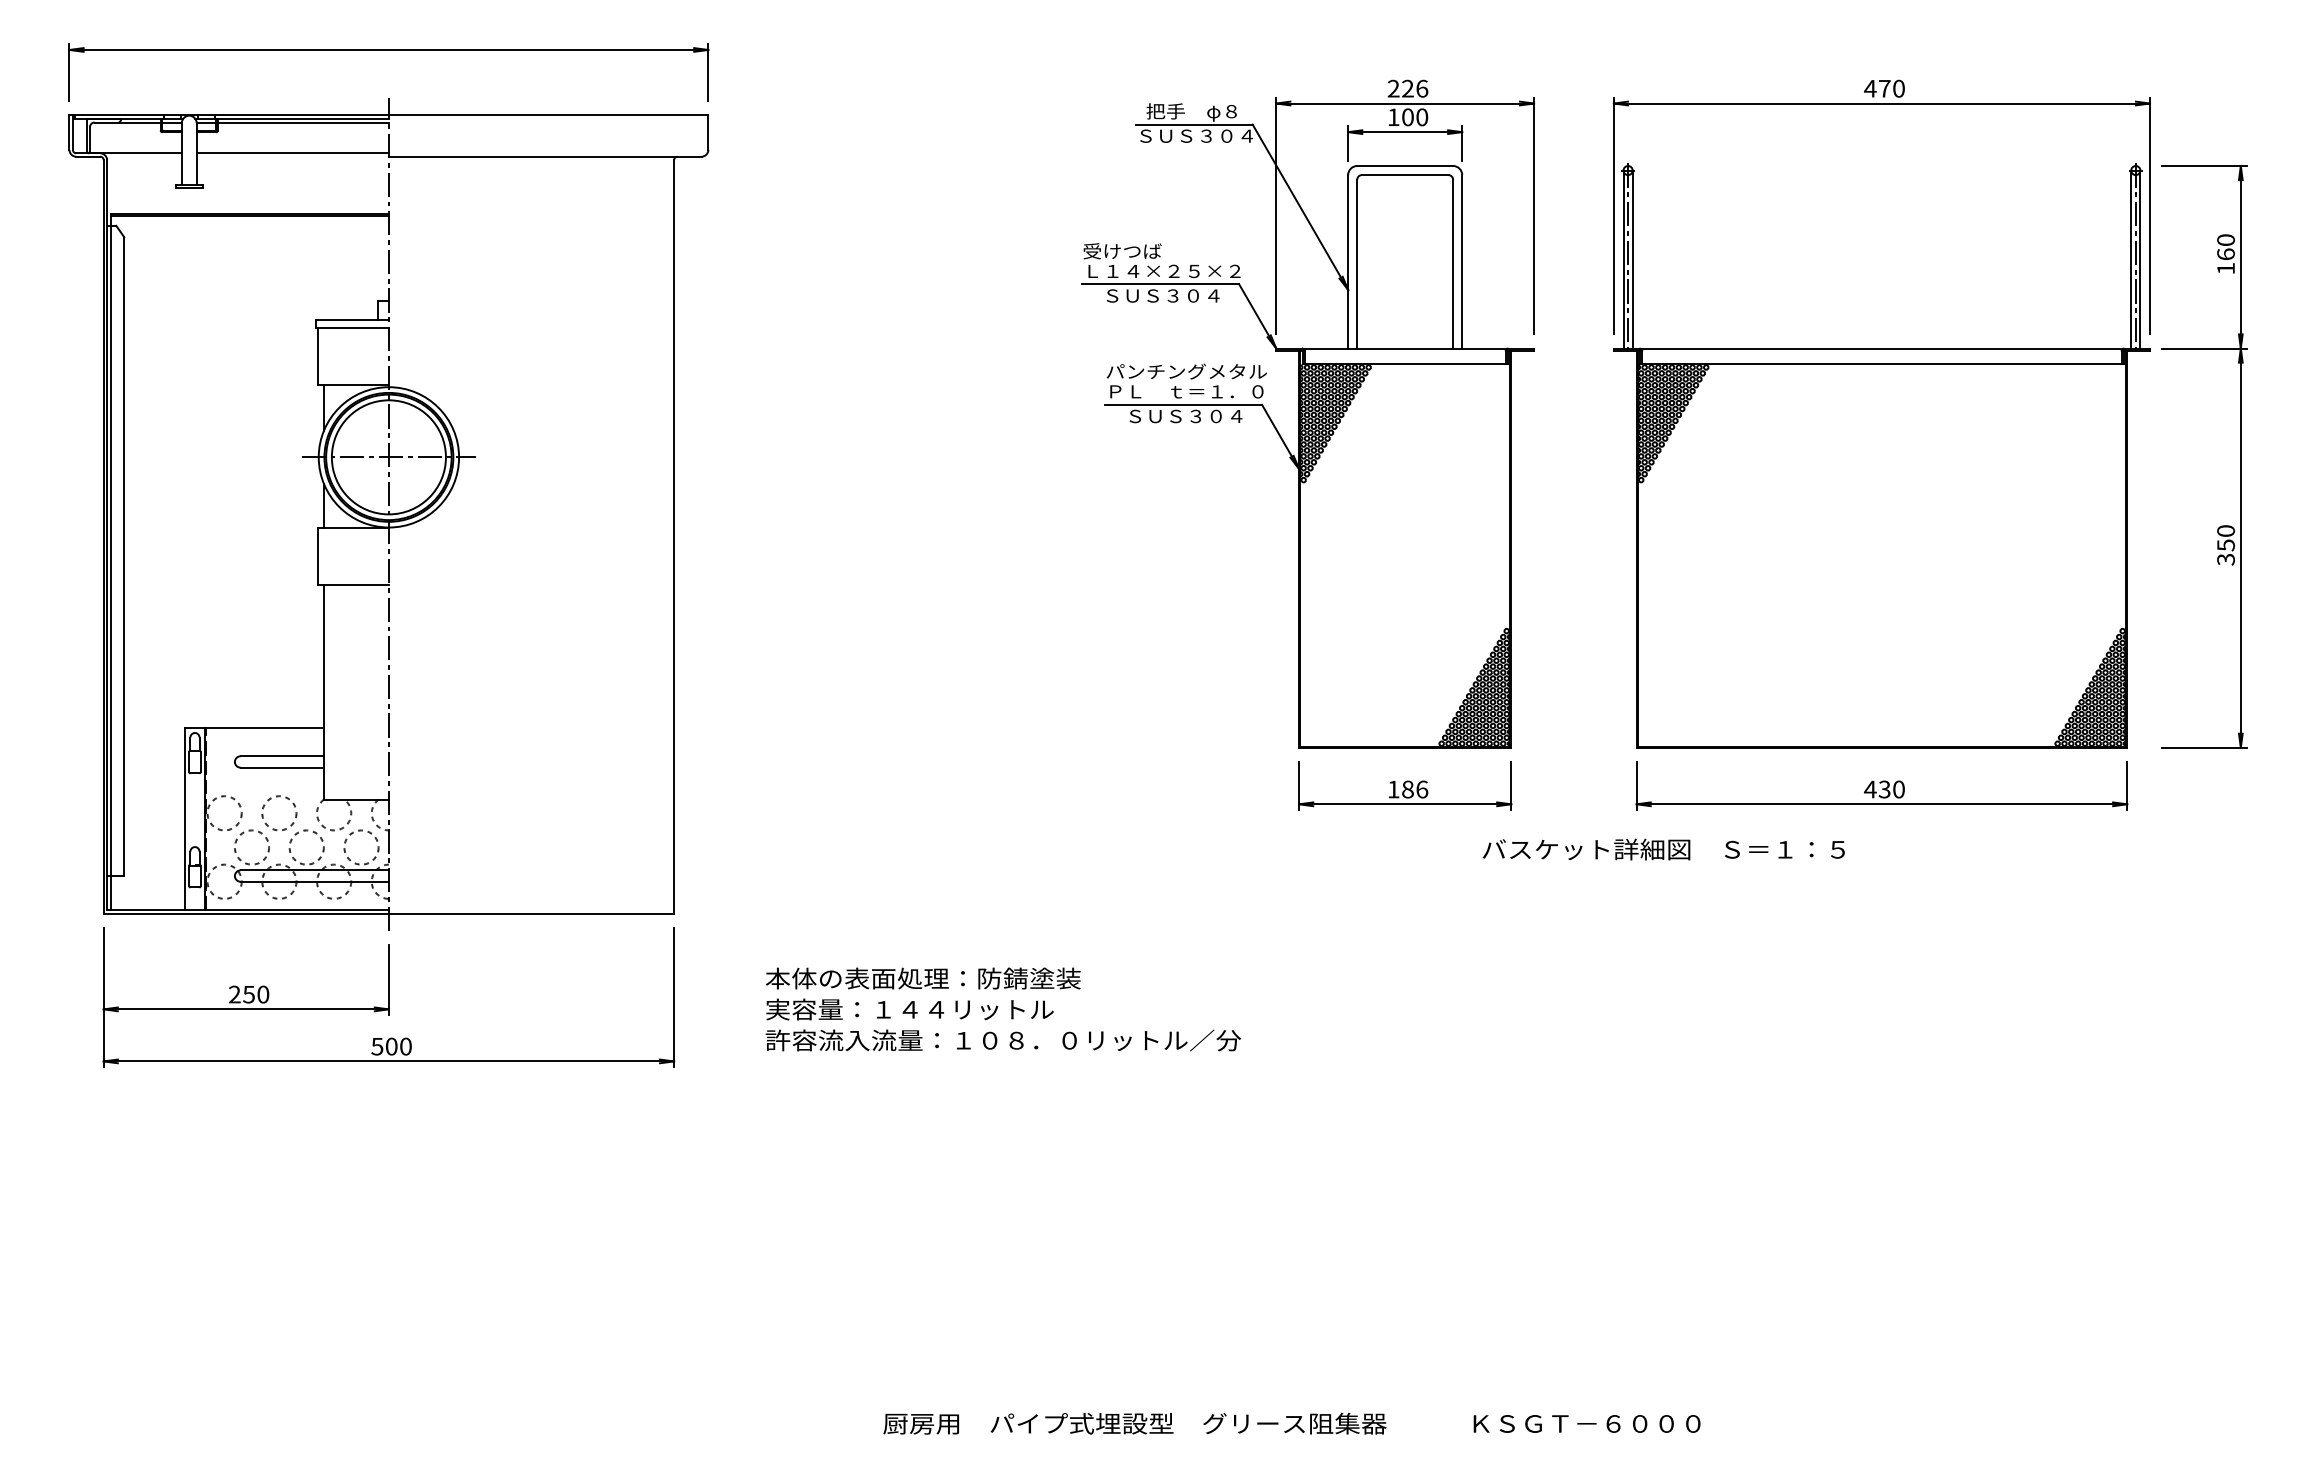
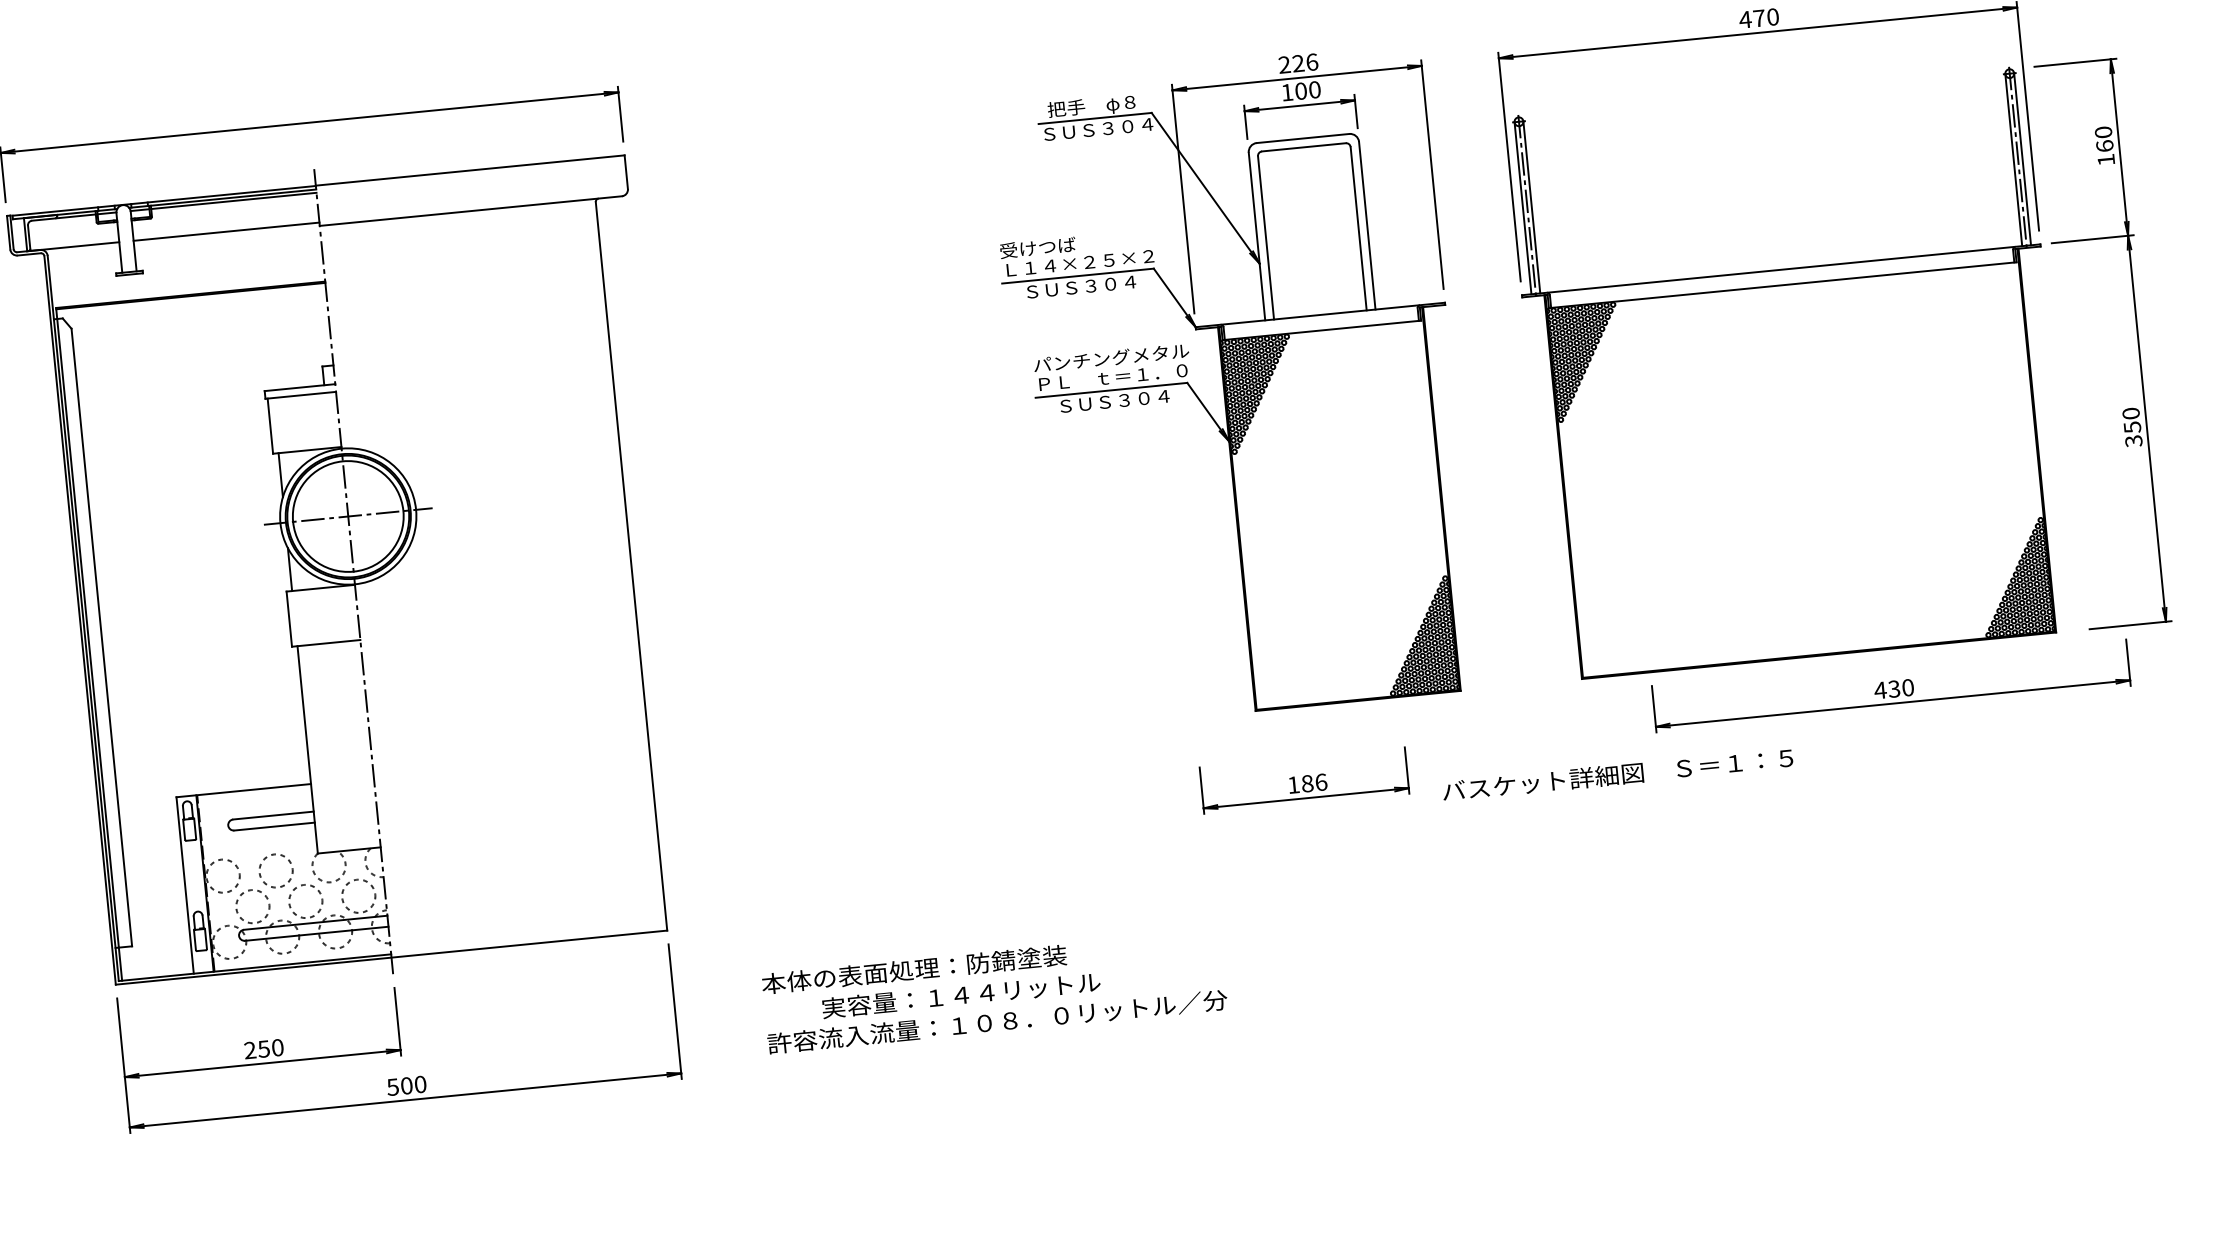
part: (1405, 785) -> (1304, 780), moved
part: (1881, 785) -> (1890, 685), moved
text: (909, 1009) -> (960, 995), moved

